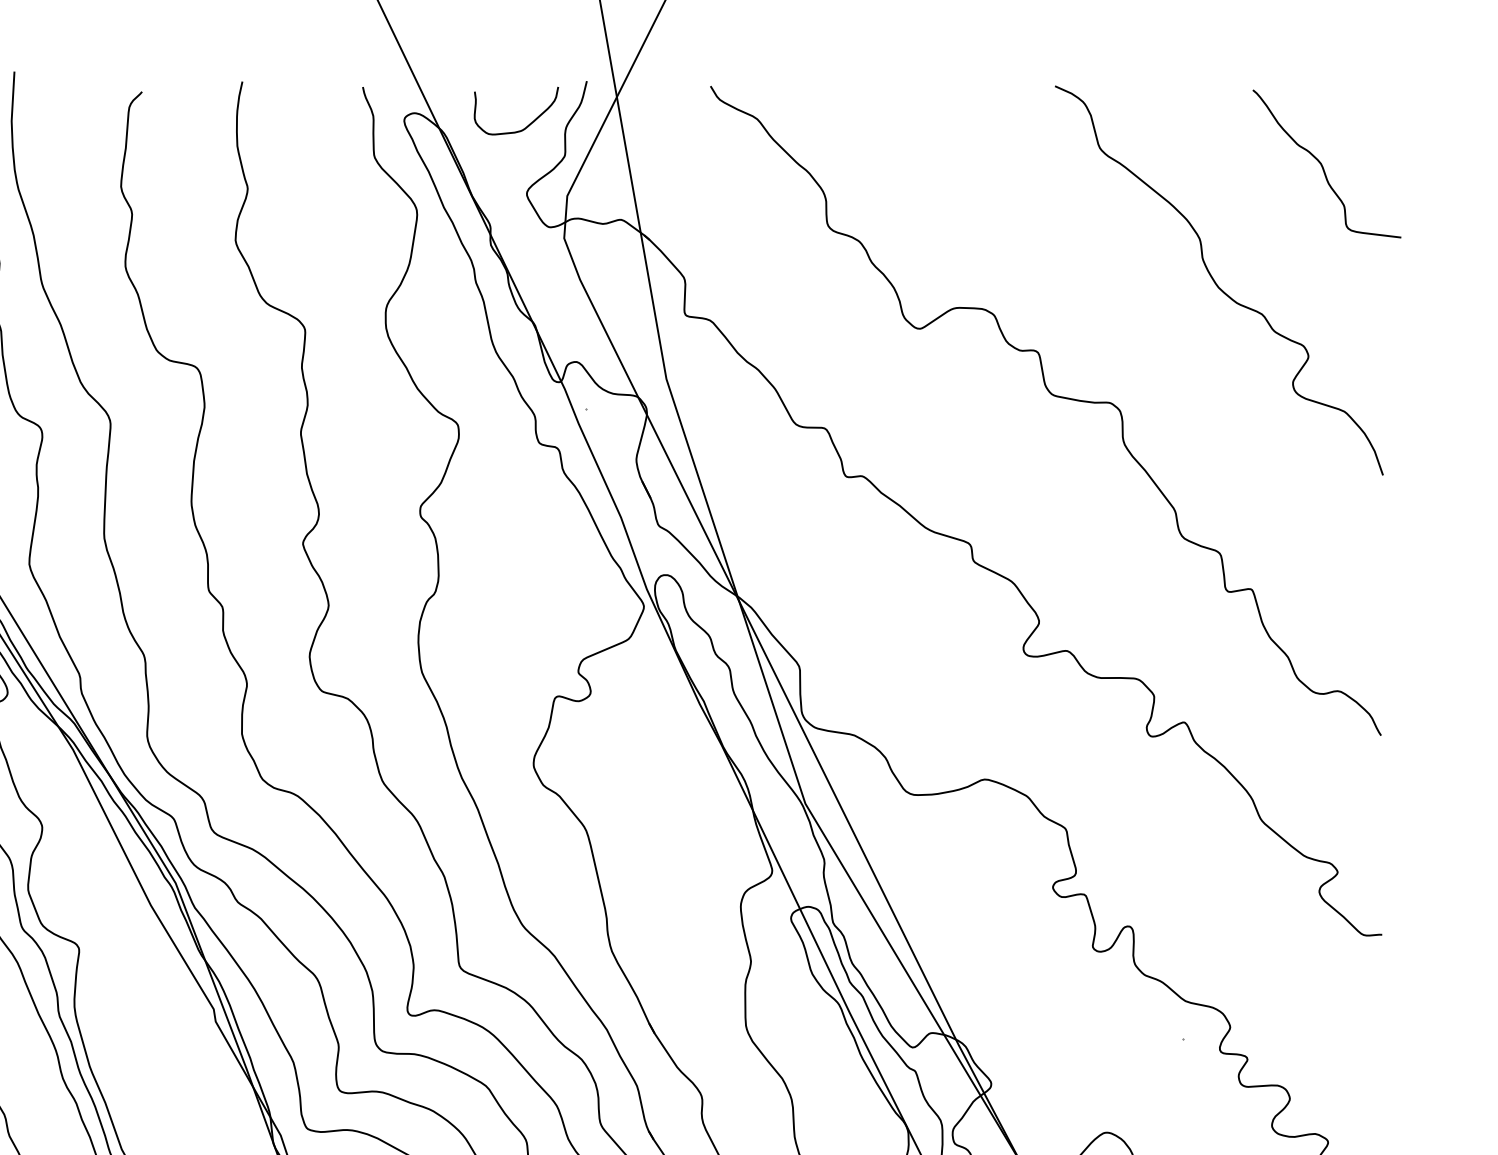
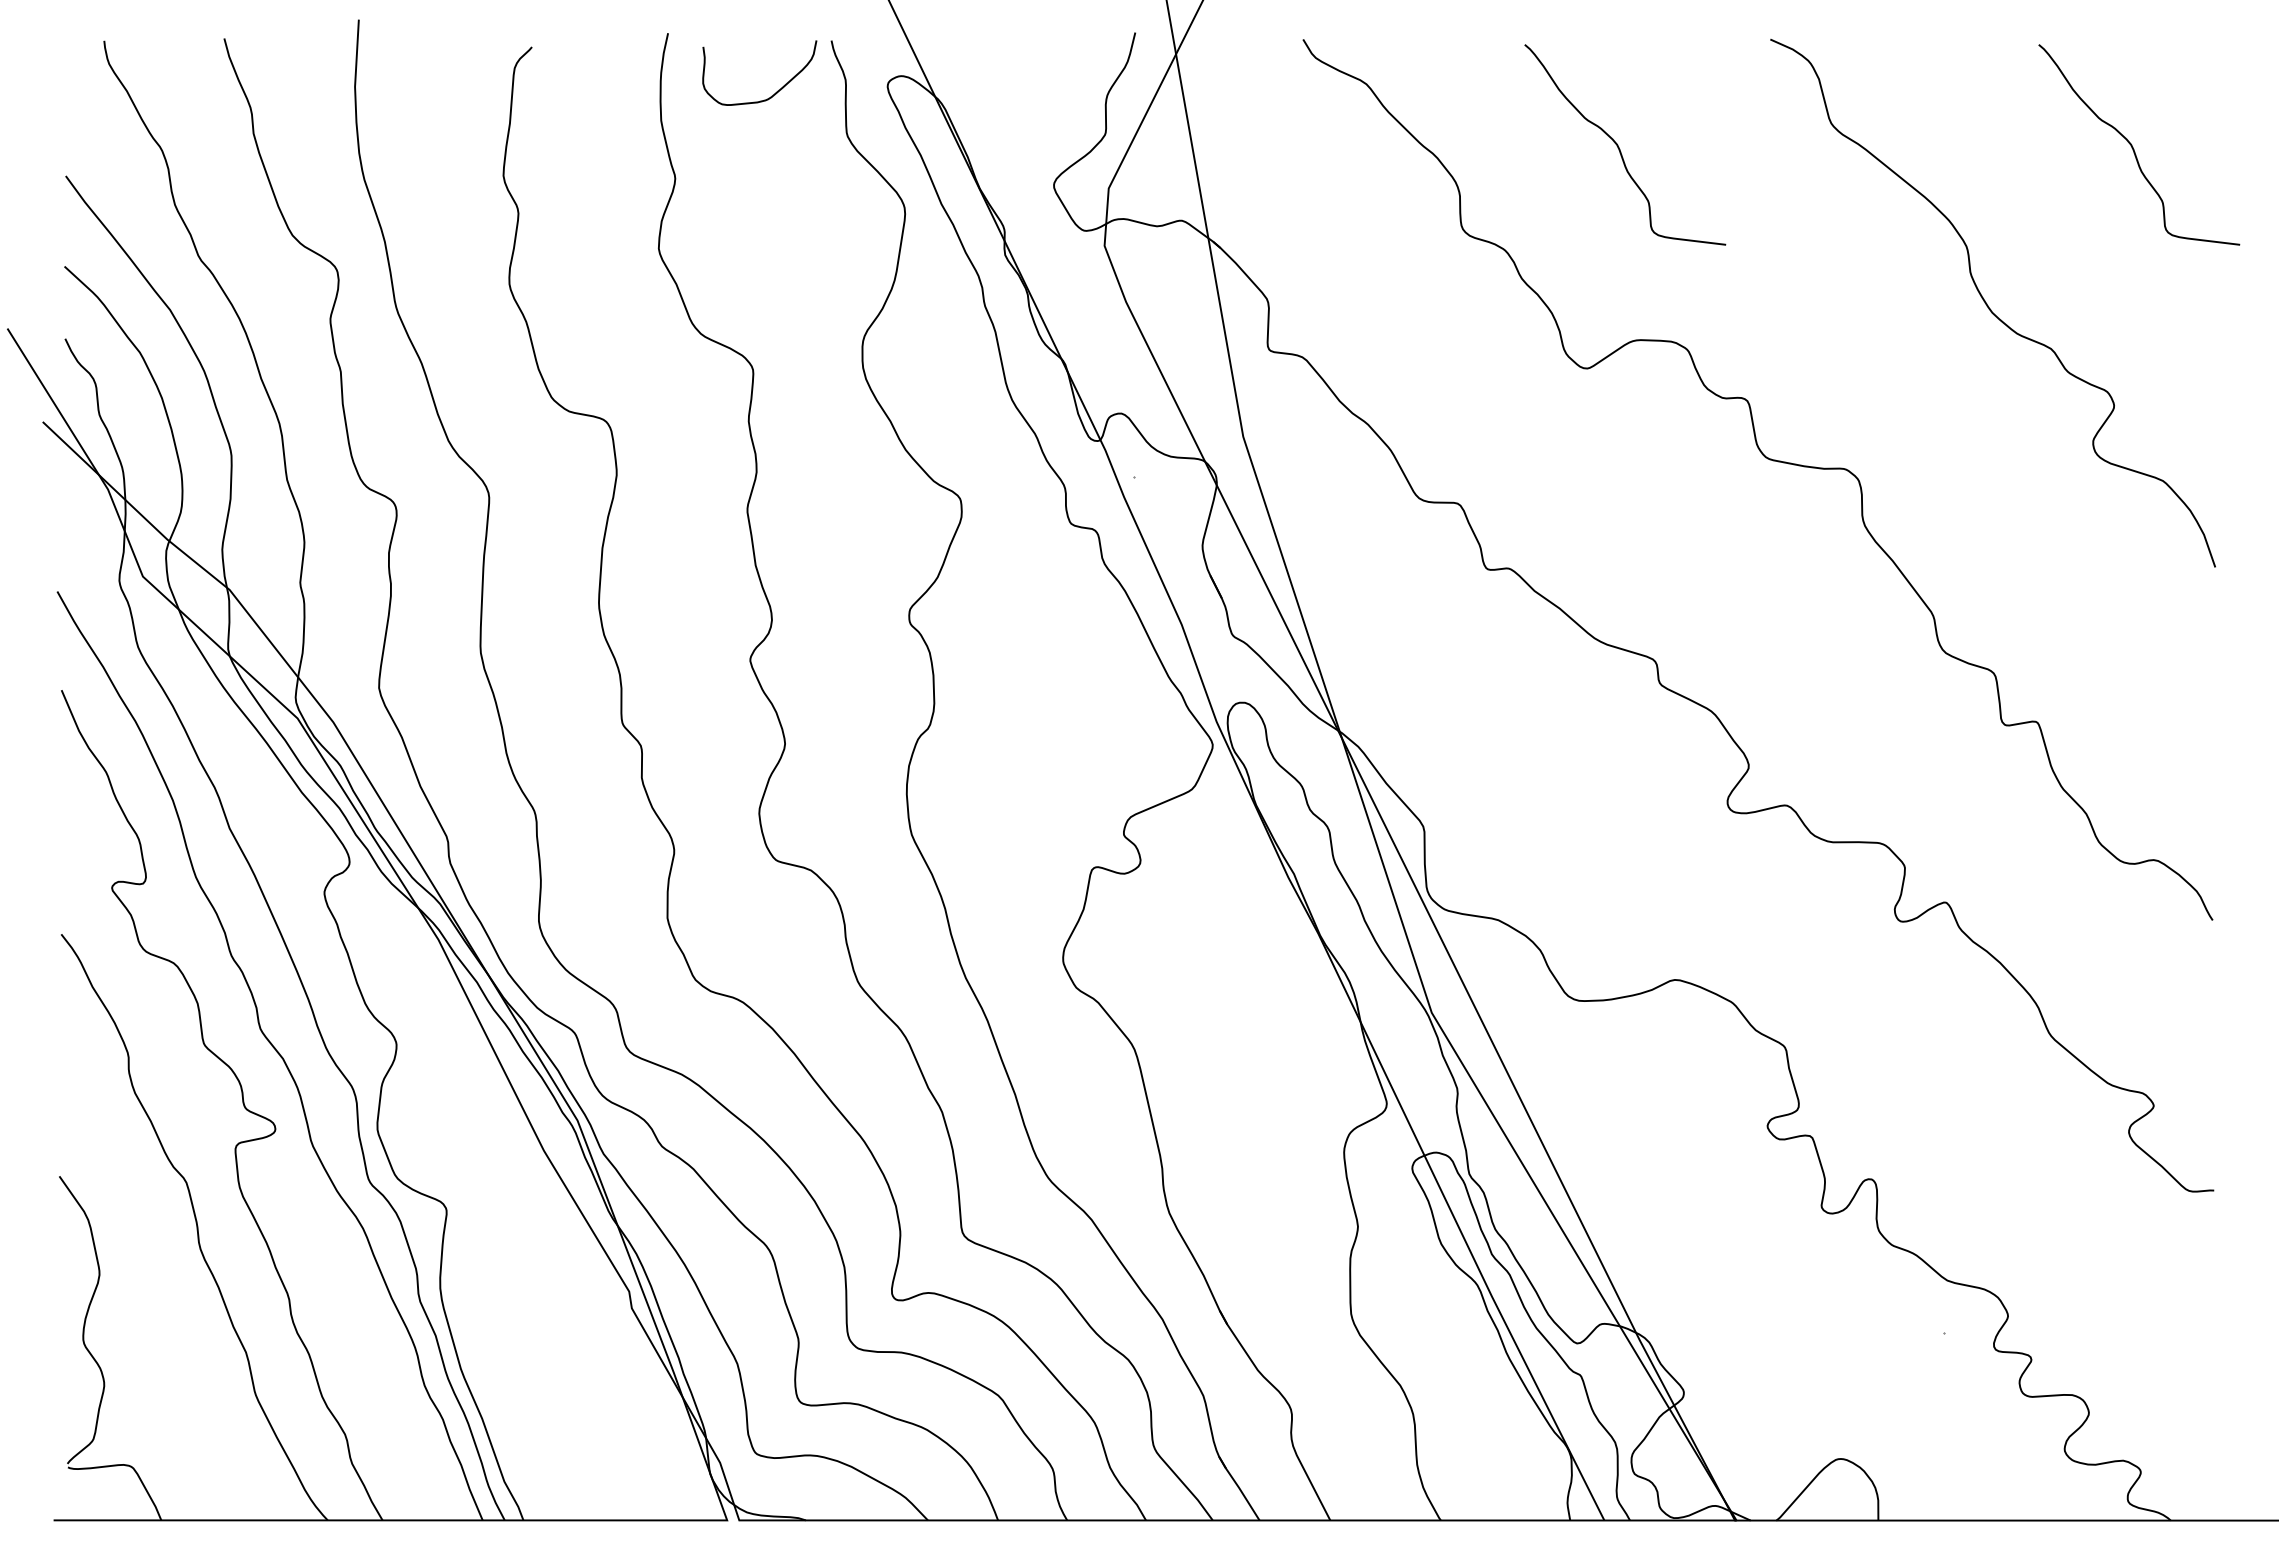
curve: (529, 123) -> (777, 90), moved
curve: (943, 165) -> (1619, 147), added

